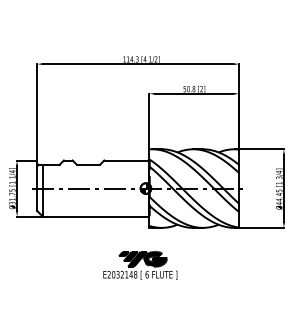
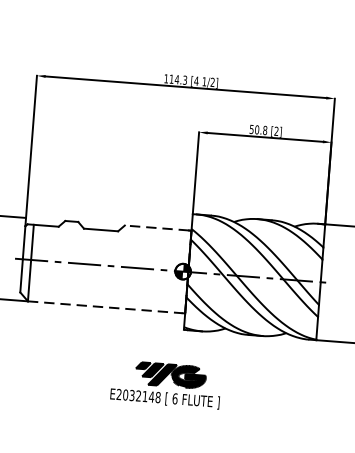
line: (125, 160) -> (156, 227), solid -> dashed
line: (95, 216) -> (105, 307), solid -> dashed

